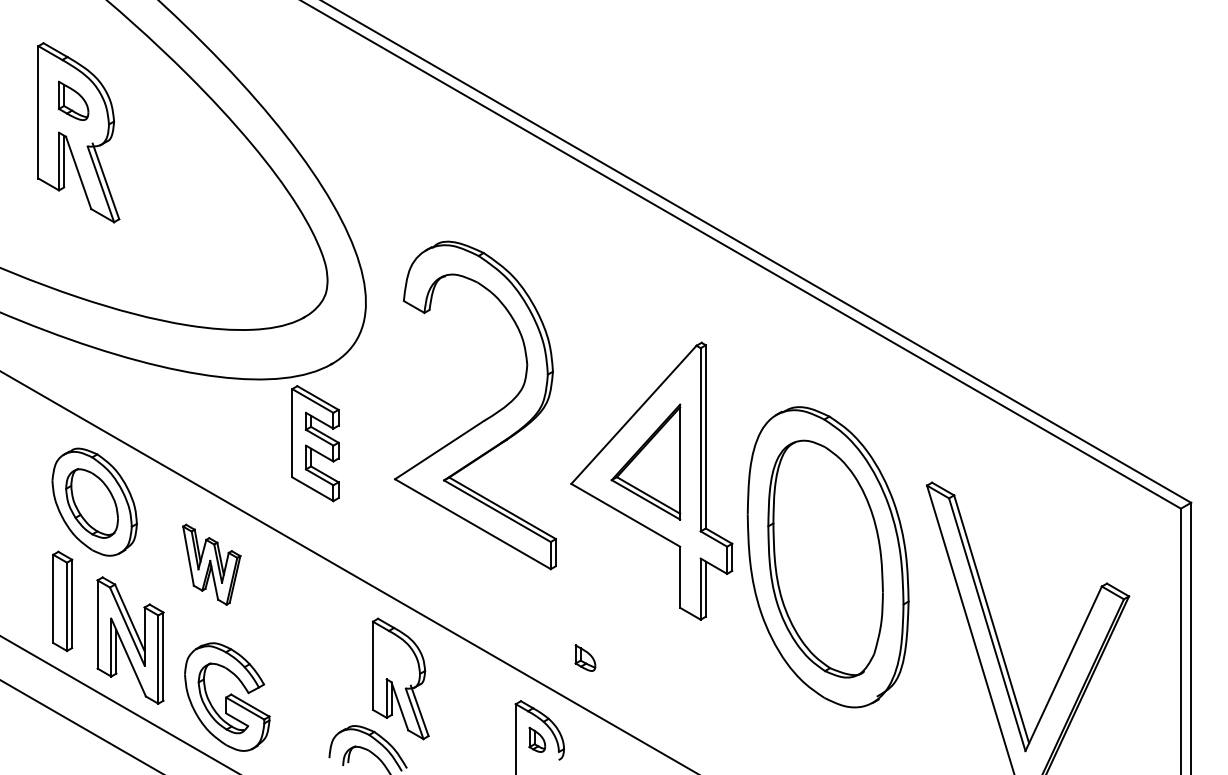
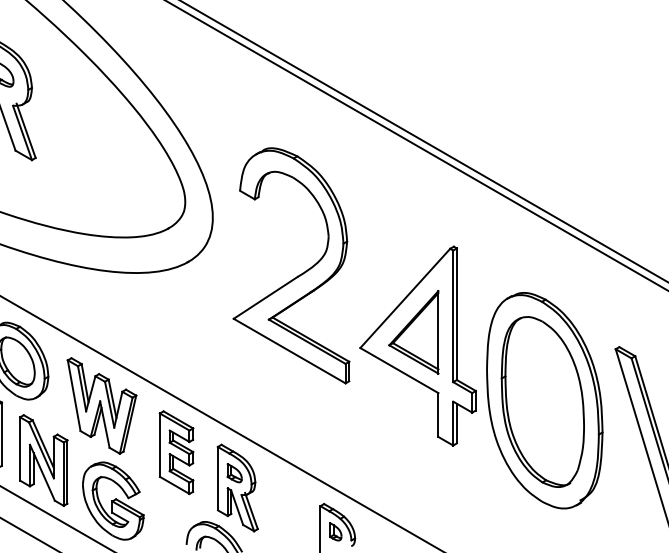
part: (482, 420) -> (296, 276), moved
part: (315, 443) -> (176, 452), moved
part: (211, 564) -> (101, 405), size x1.67
part: (585, 657) -> (234, 472), moved

